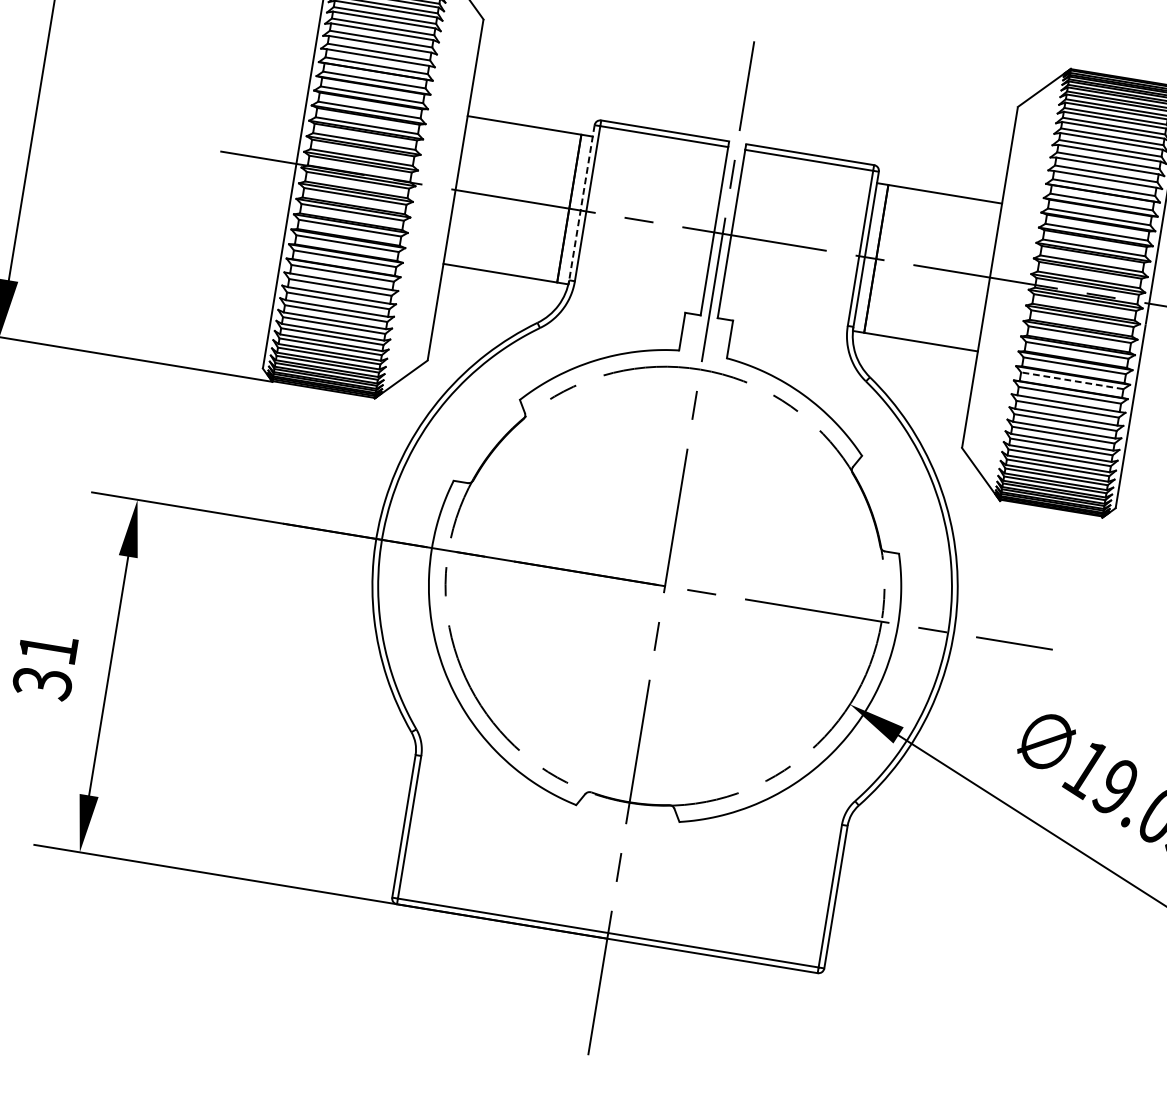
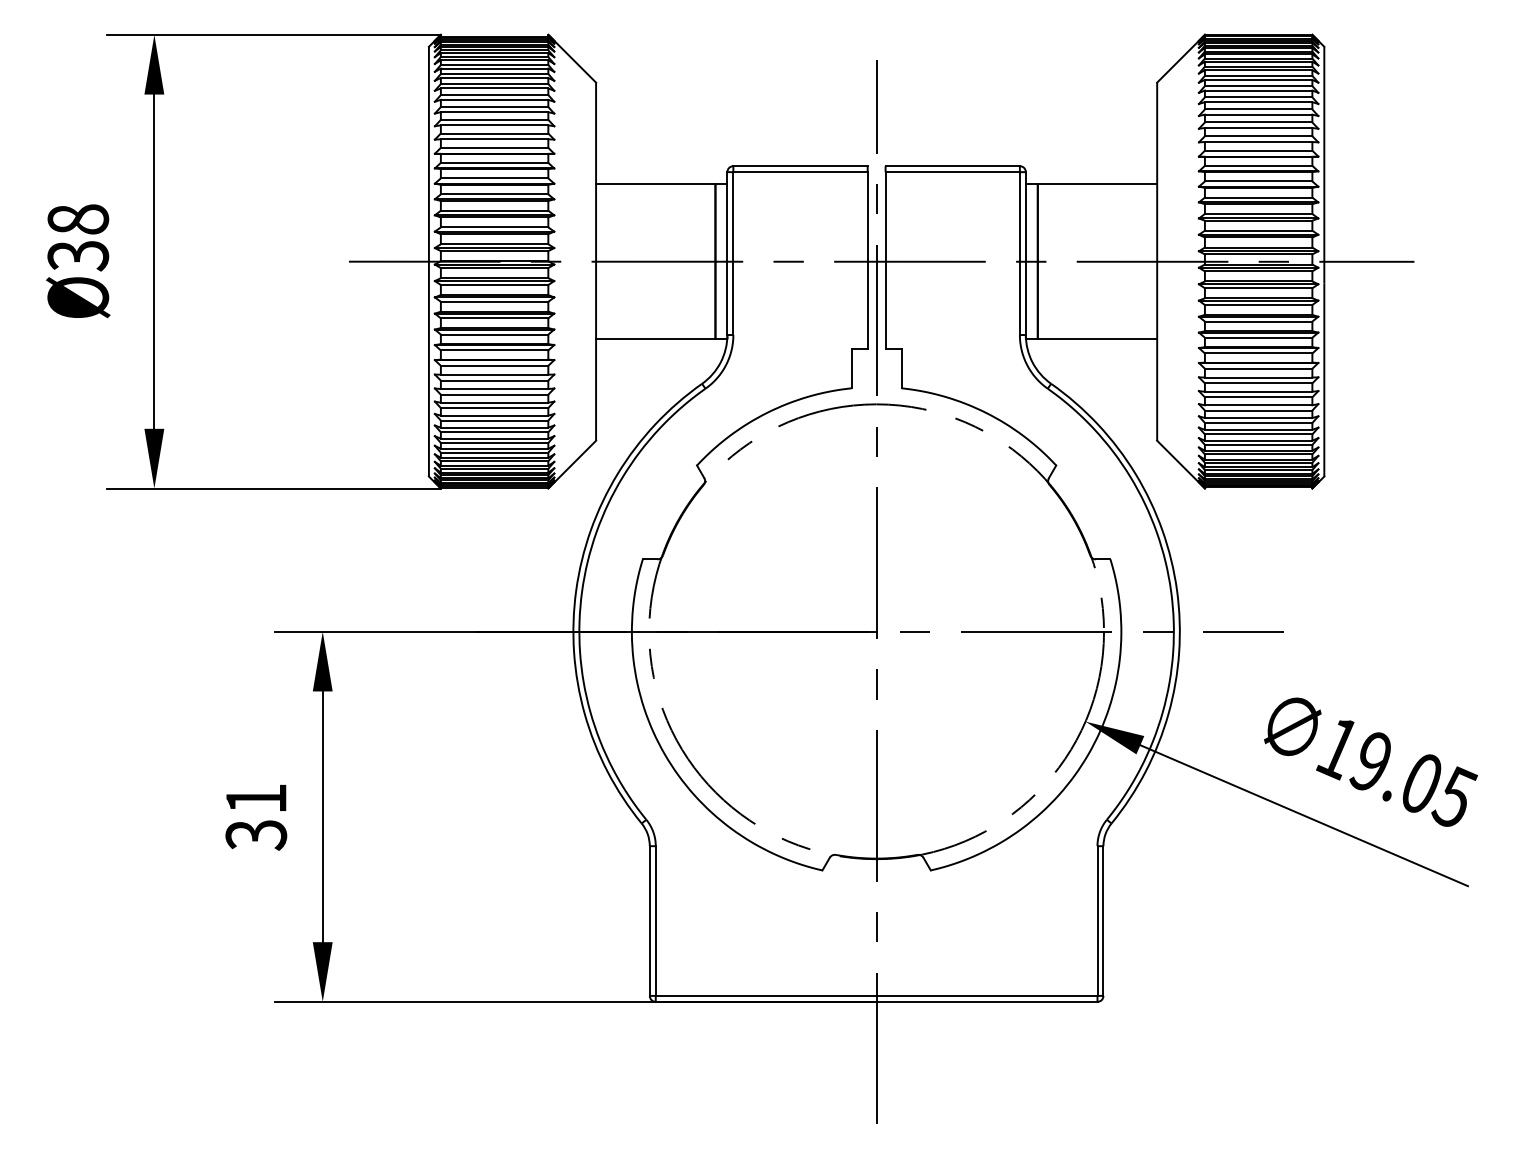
line: (581, 203) -> (727, 254), dashed -> solid
line: (1072, 380) -> (1258, 353), dashed -> solid

